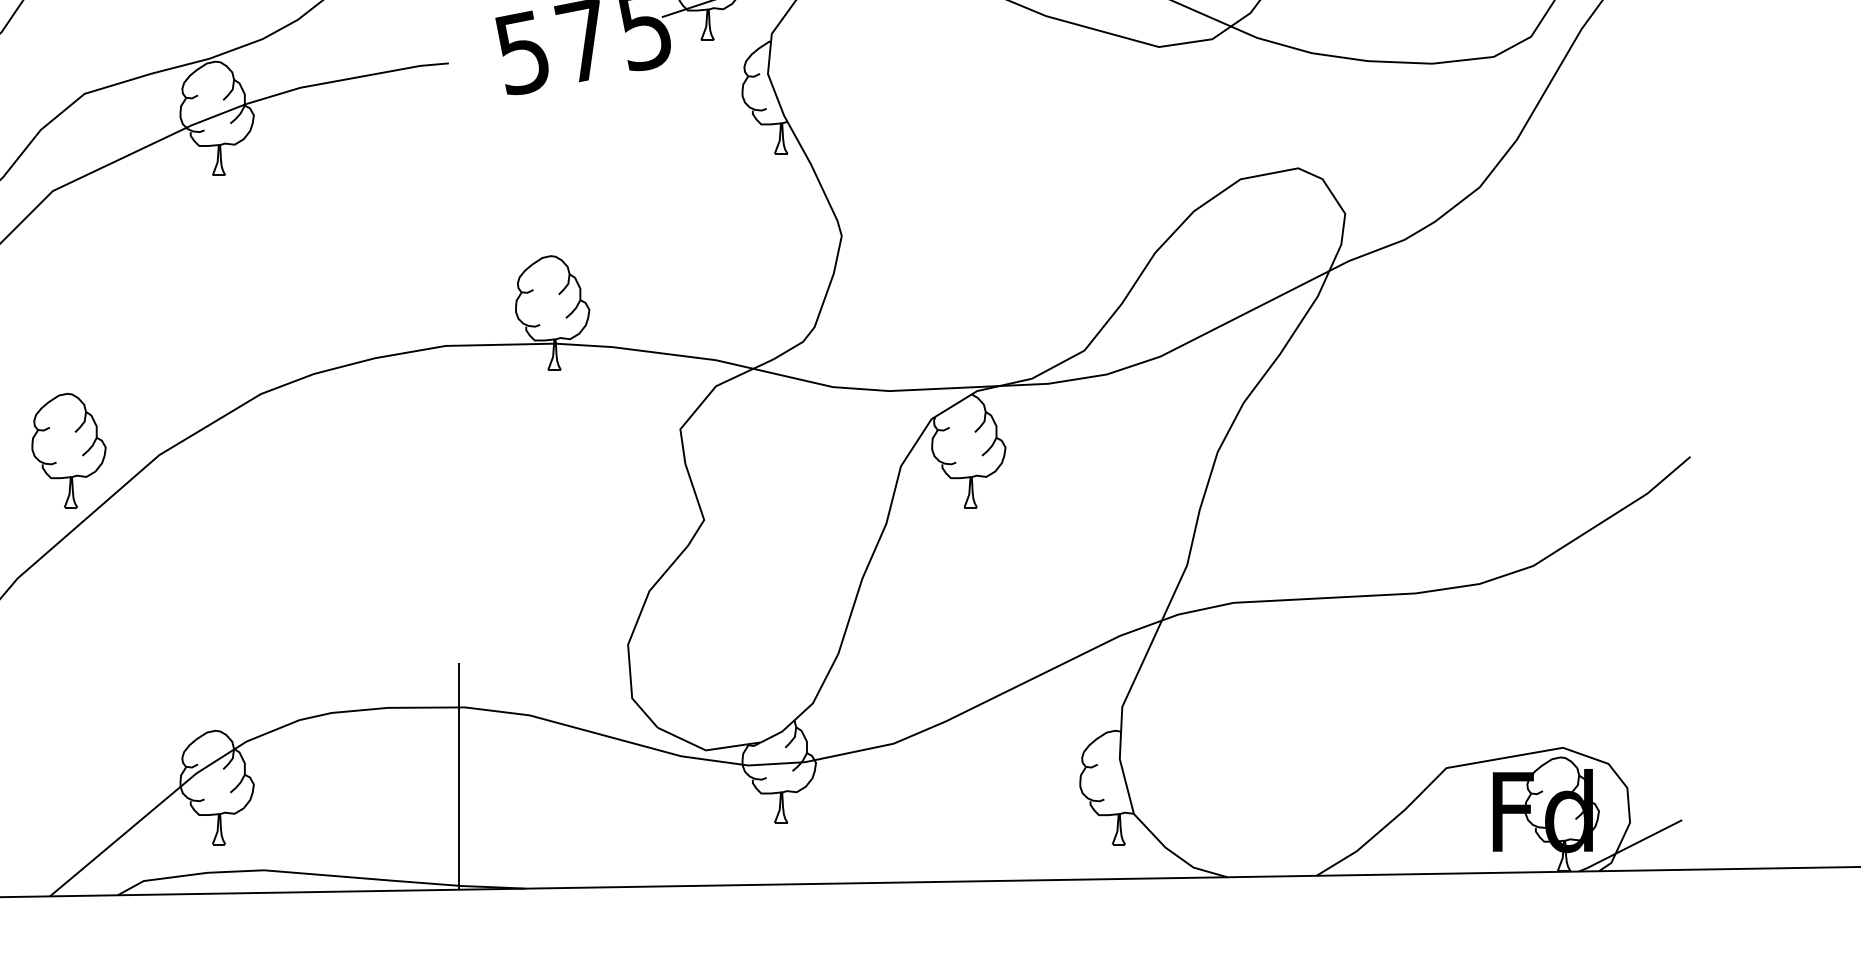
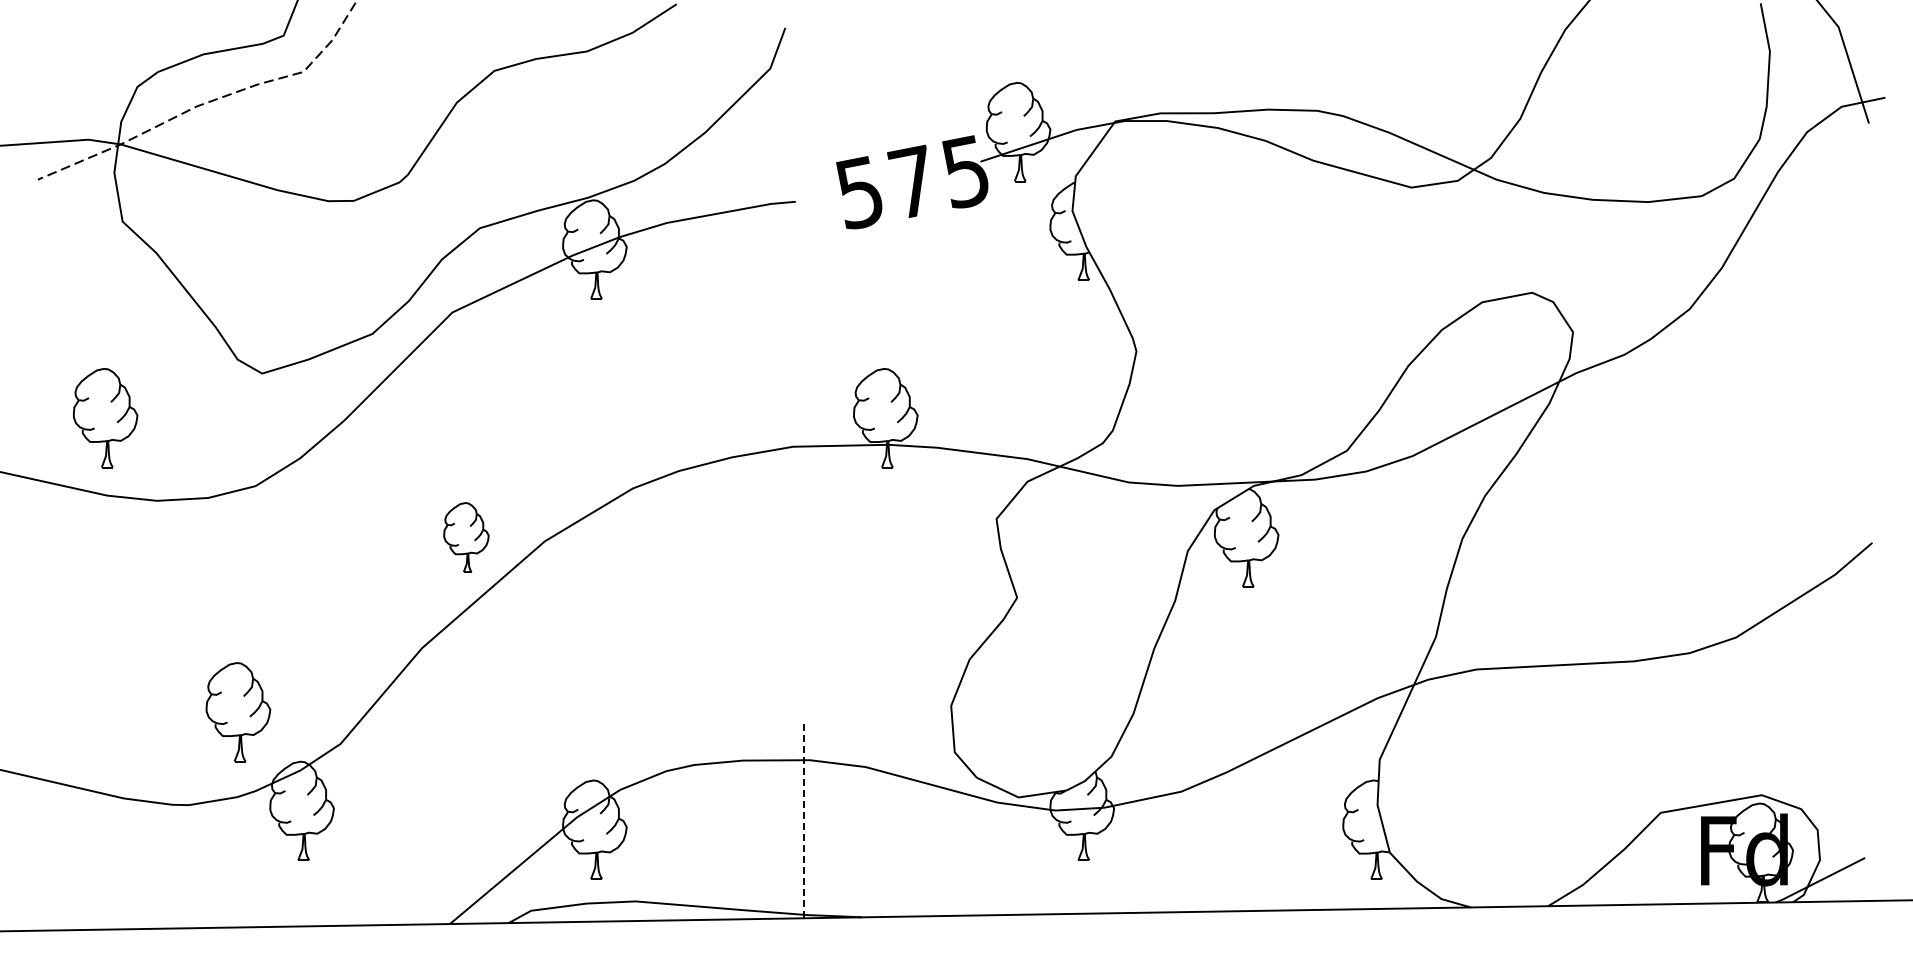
part: (69, 450) -> (466, 537), size x0.7
line: (458, 775) -> (804, 819), solid -> dashed

